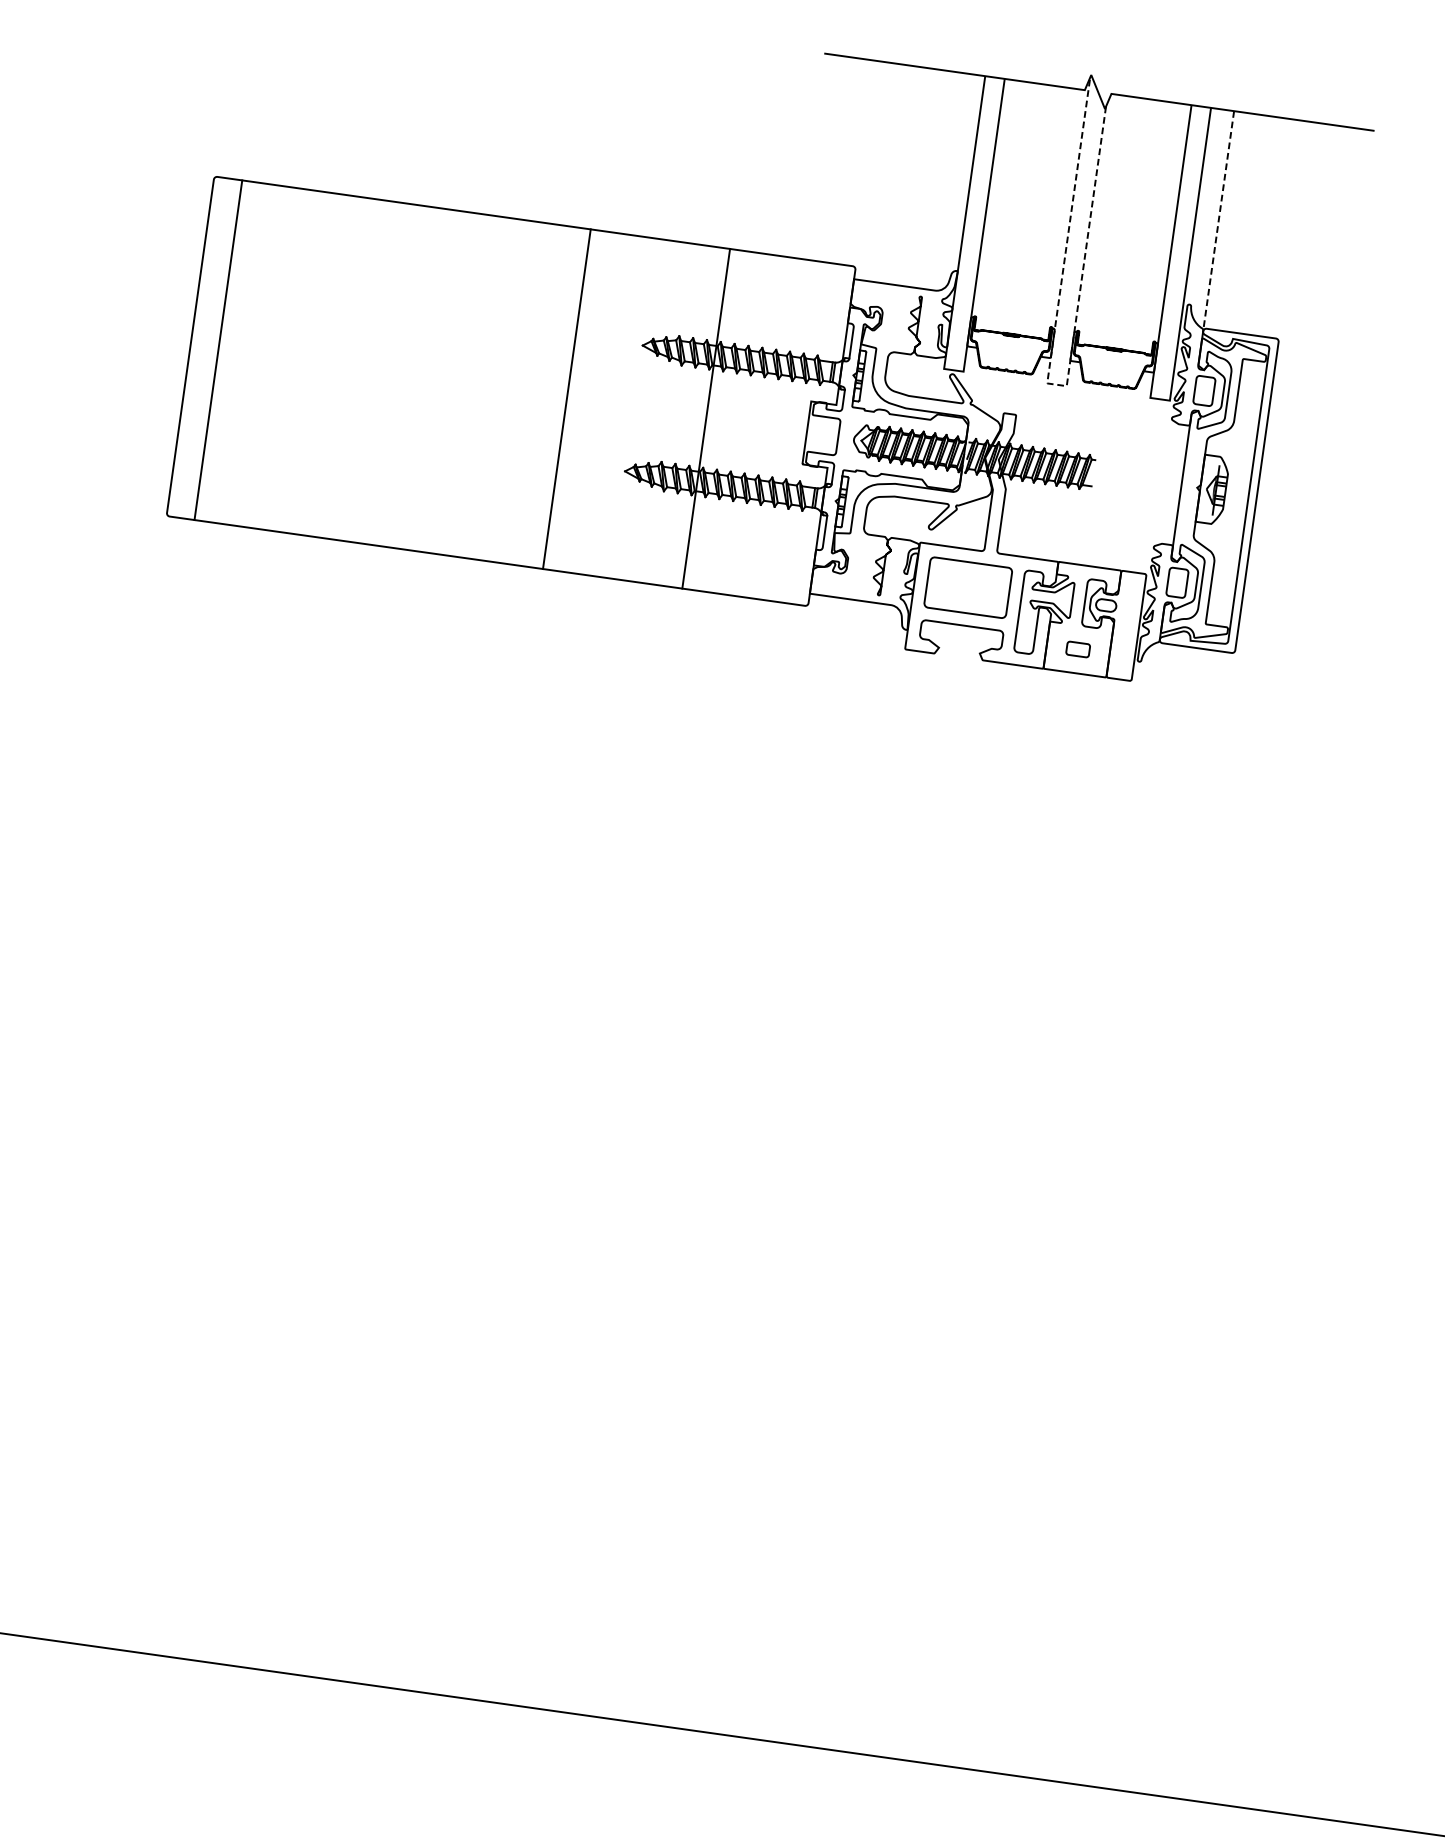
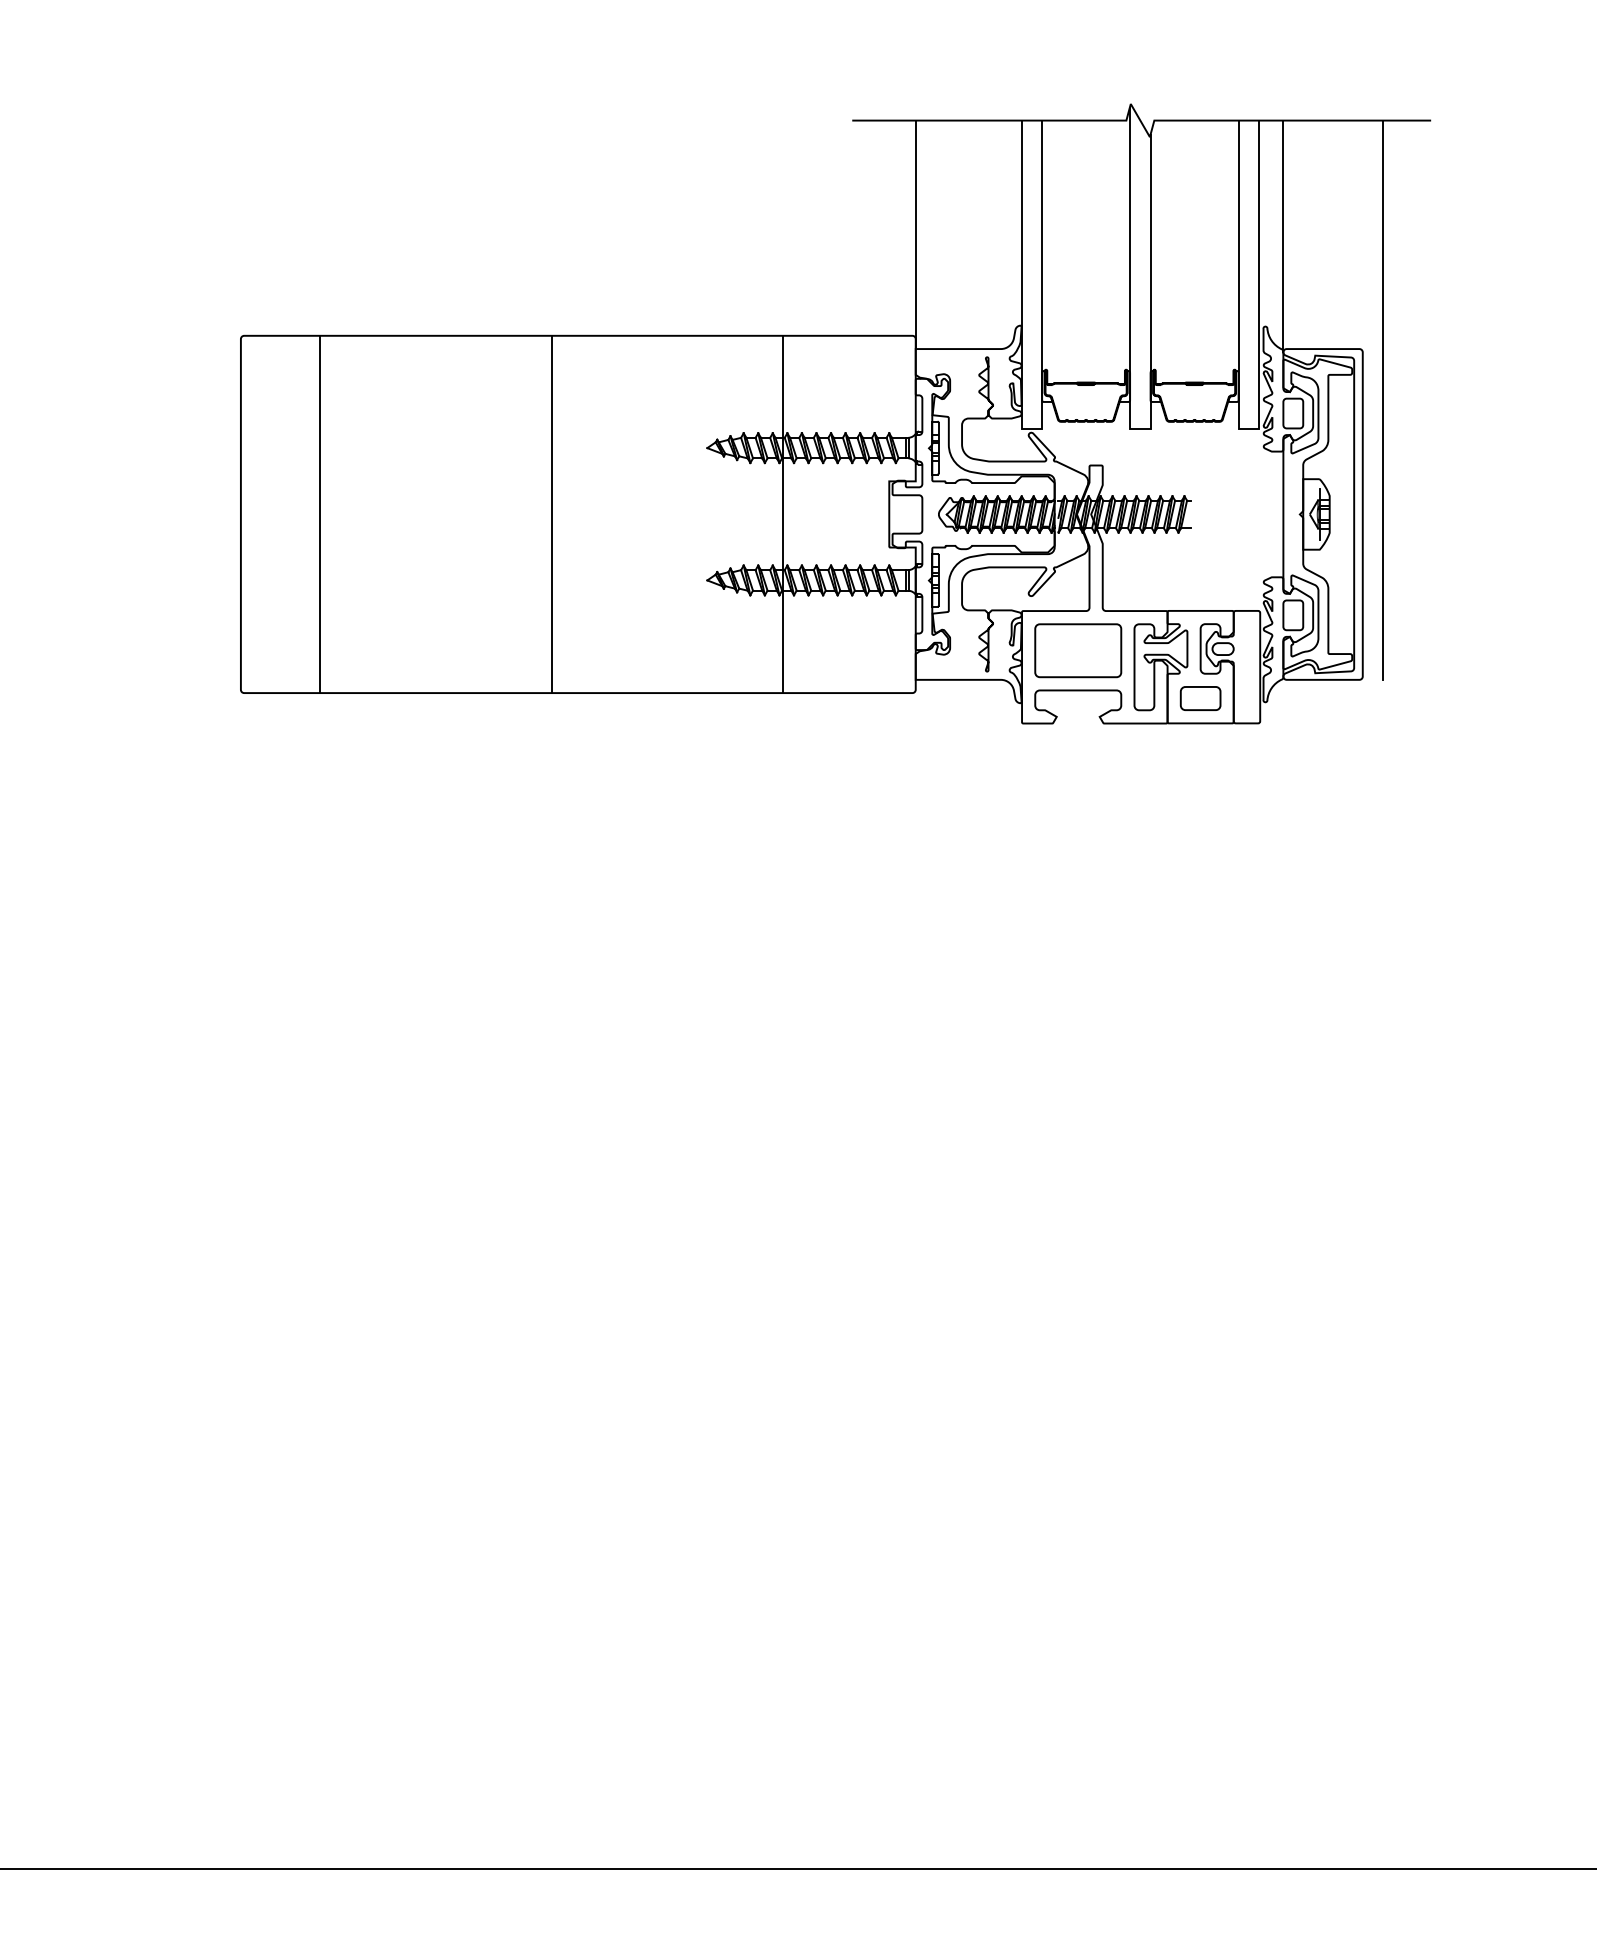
line: (869, 170) -> (915, 234), added
line: (1218, 221) -> (1283, 236), dashed -> solid
line: (218, 350) -> (320, 514), moved
line: (1047, 381) -> (1130, 426), dashed -> solid
line: (1291, 389) -> (1382, 399), added
line: (566, 399) -> (551, 514), moved
part: (1078, 649) -> (1200, 698), size x1.67

